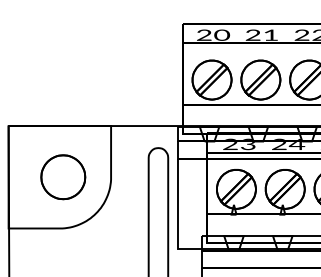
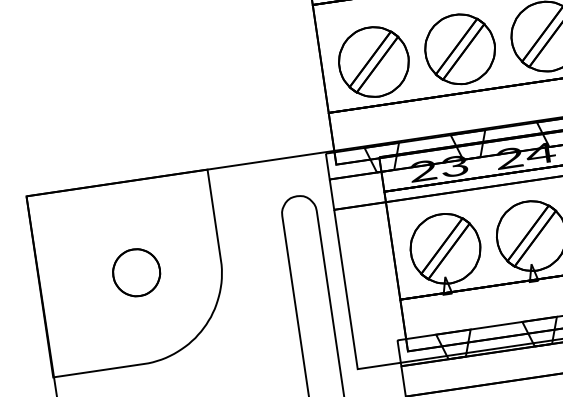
part: (63, 177) -> (136, 272), size x0.6

